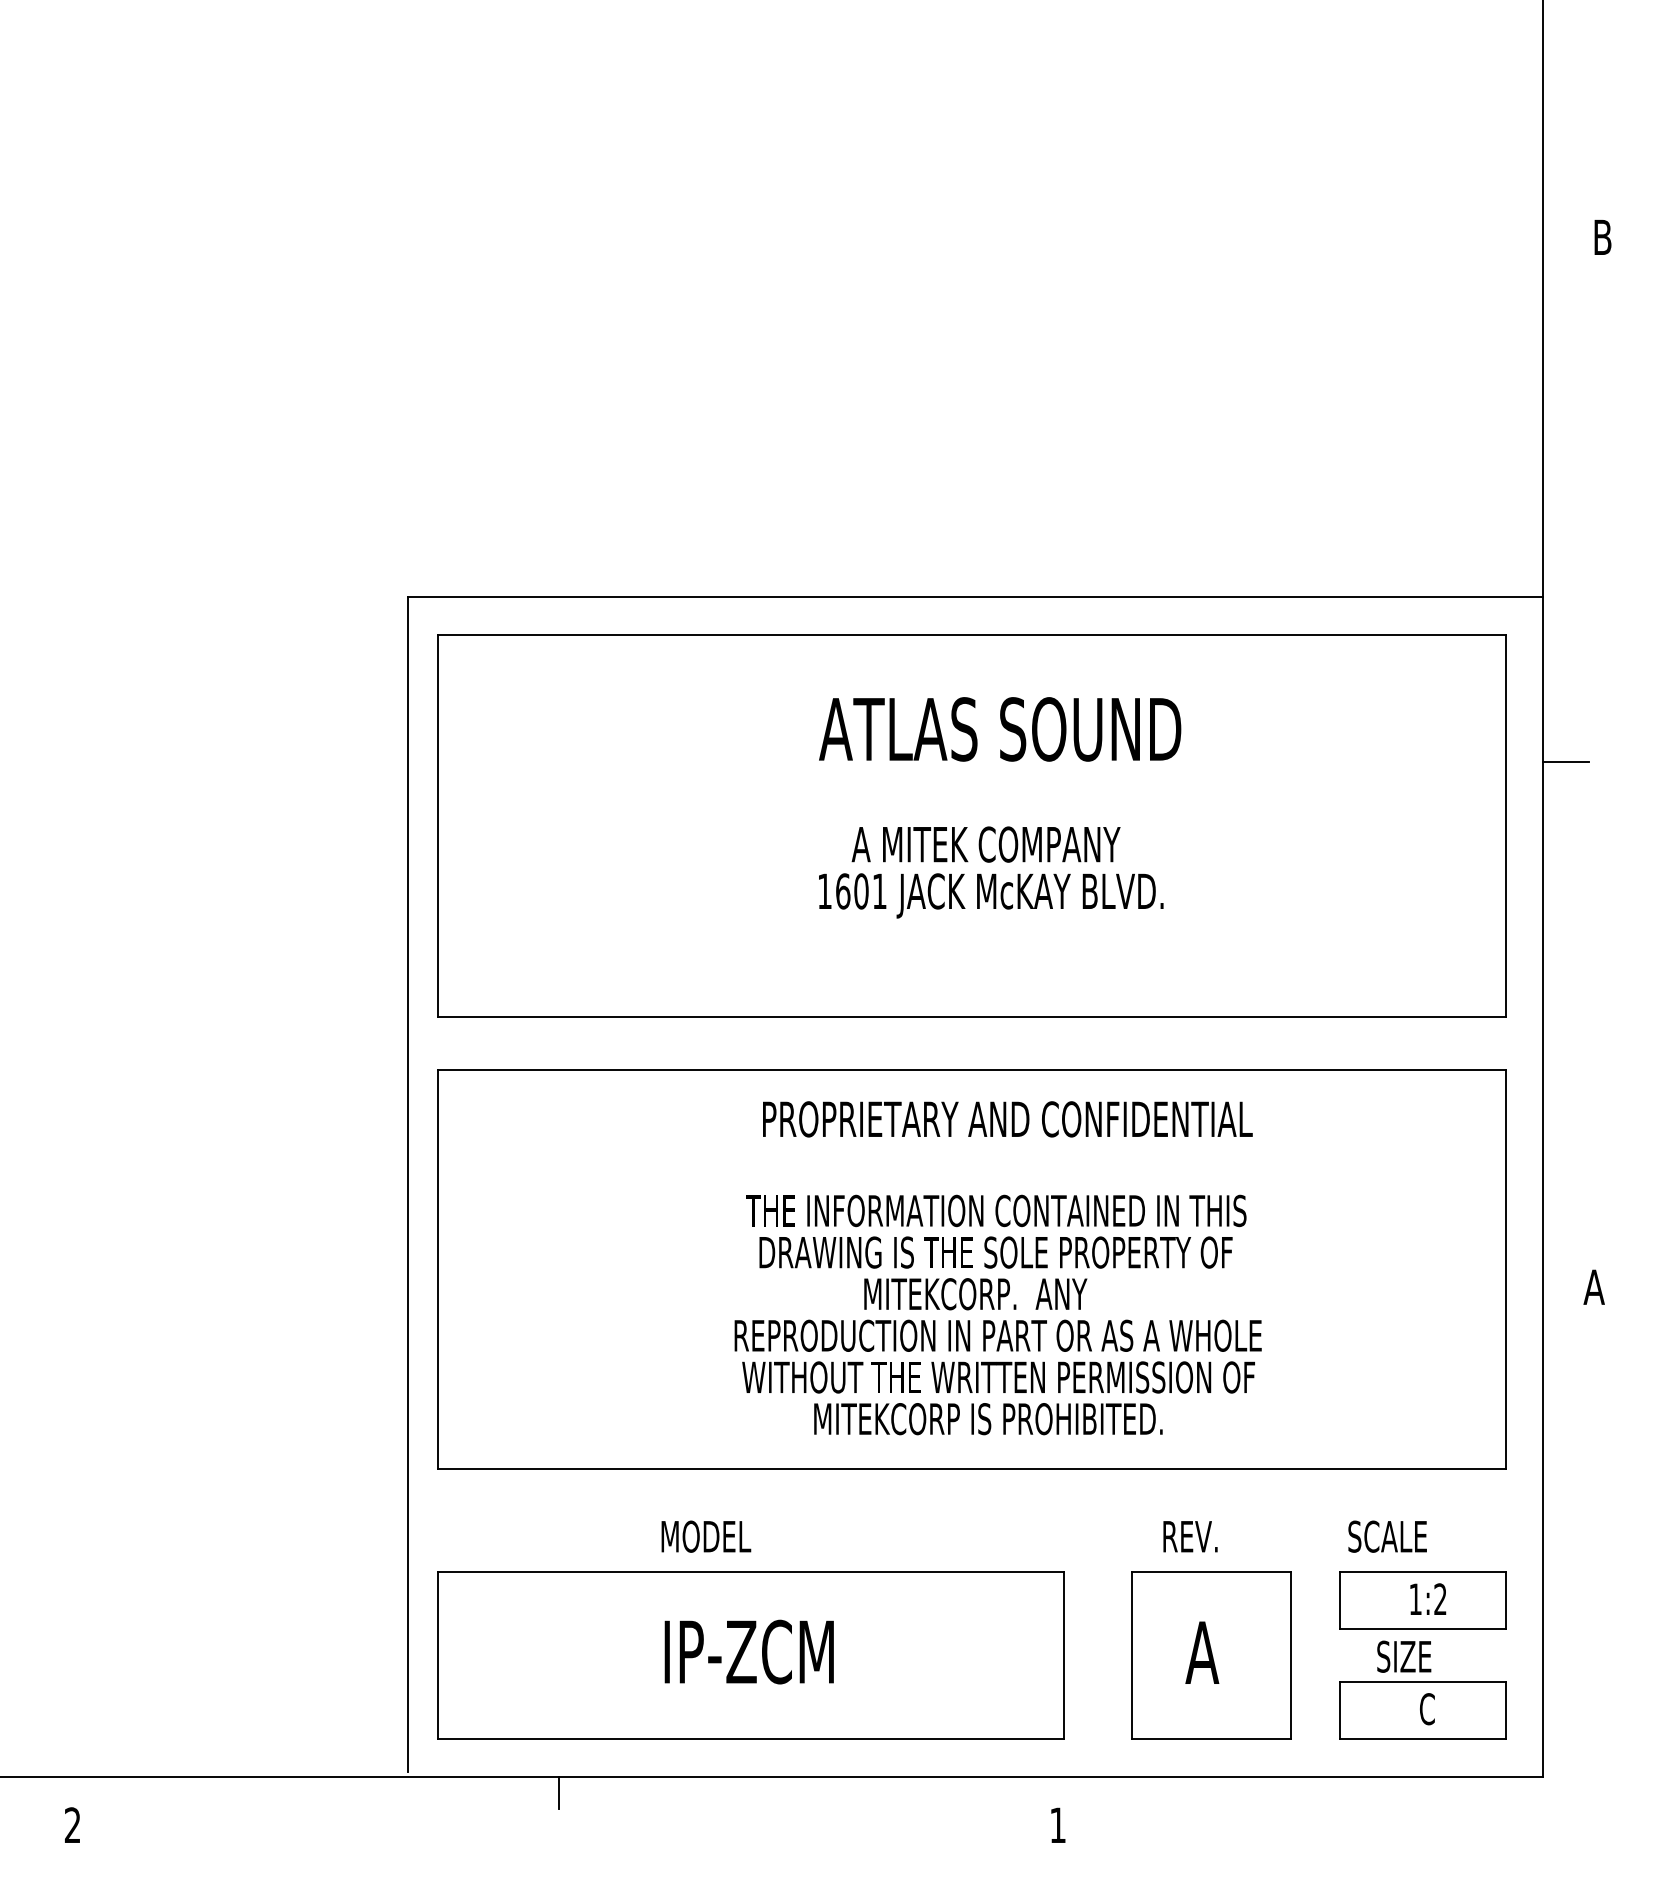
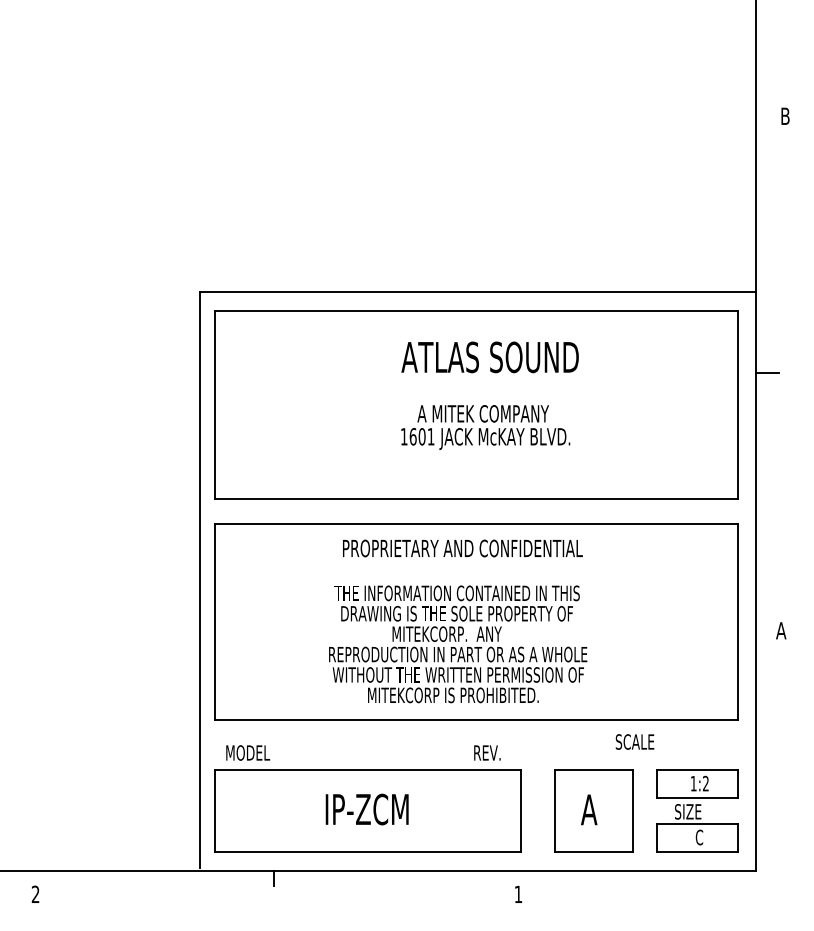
text: (998, 1268) -> (458, 621), moved
text: (707, 1535) -> (248, 752), moved
text: (1190, 1535) -> (487, 752), moved
text: (1386, 1535) -> (634, 741), moved

